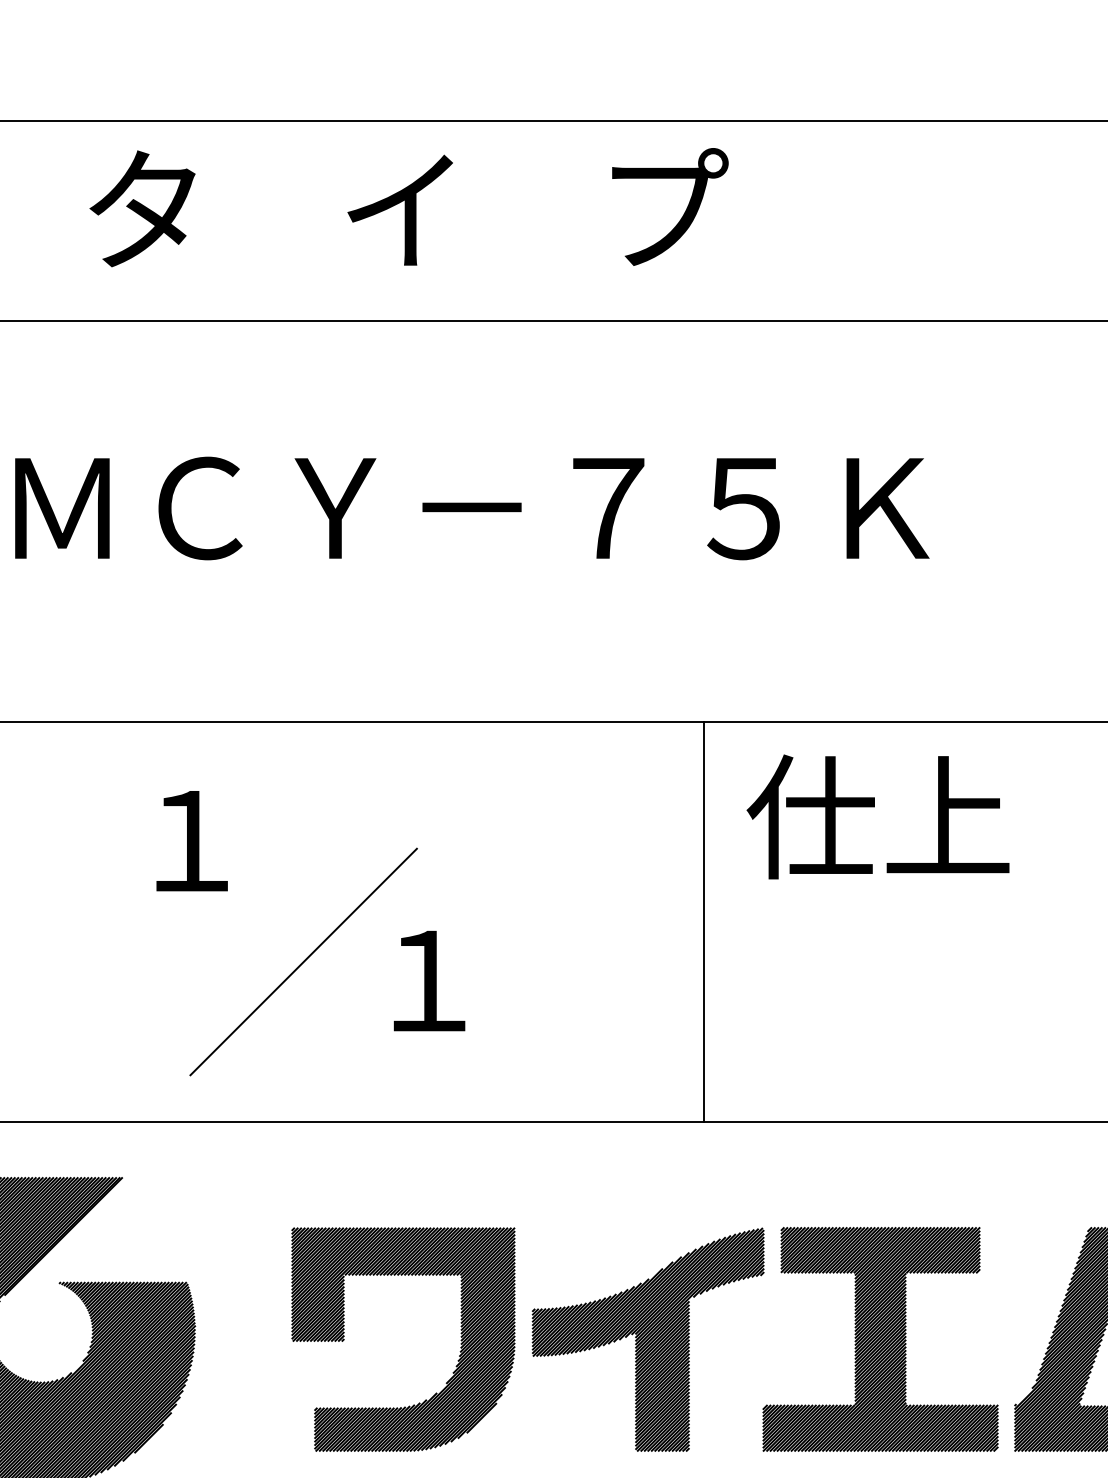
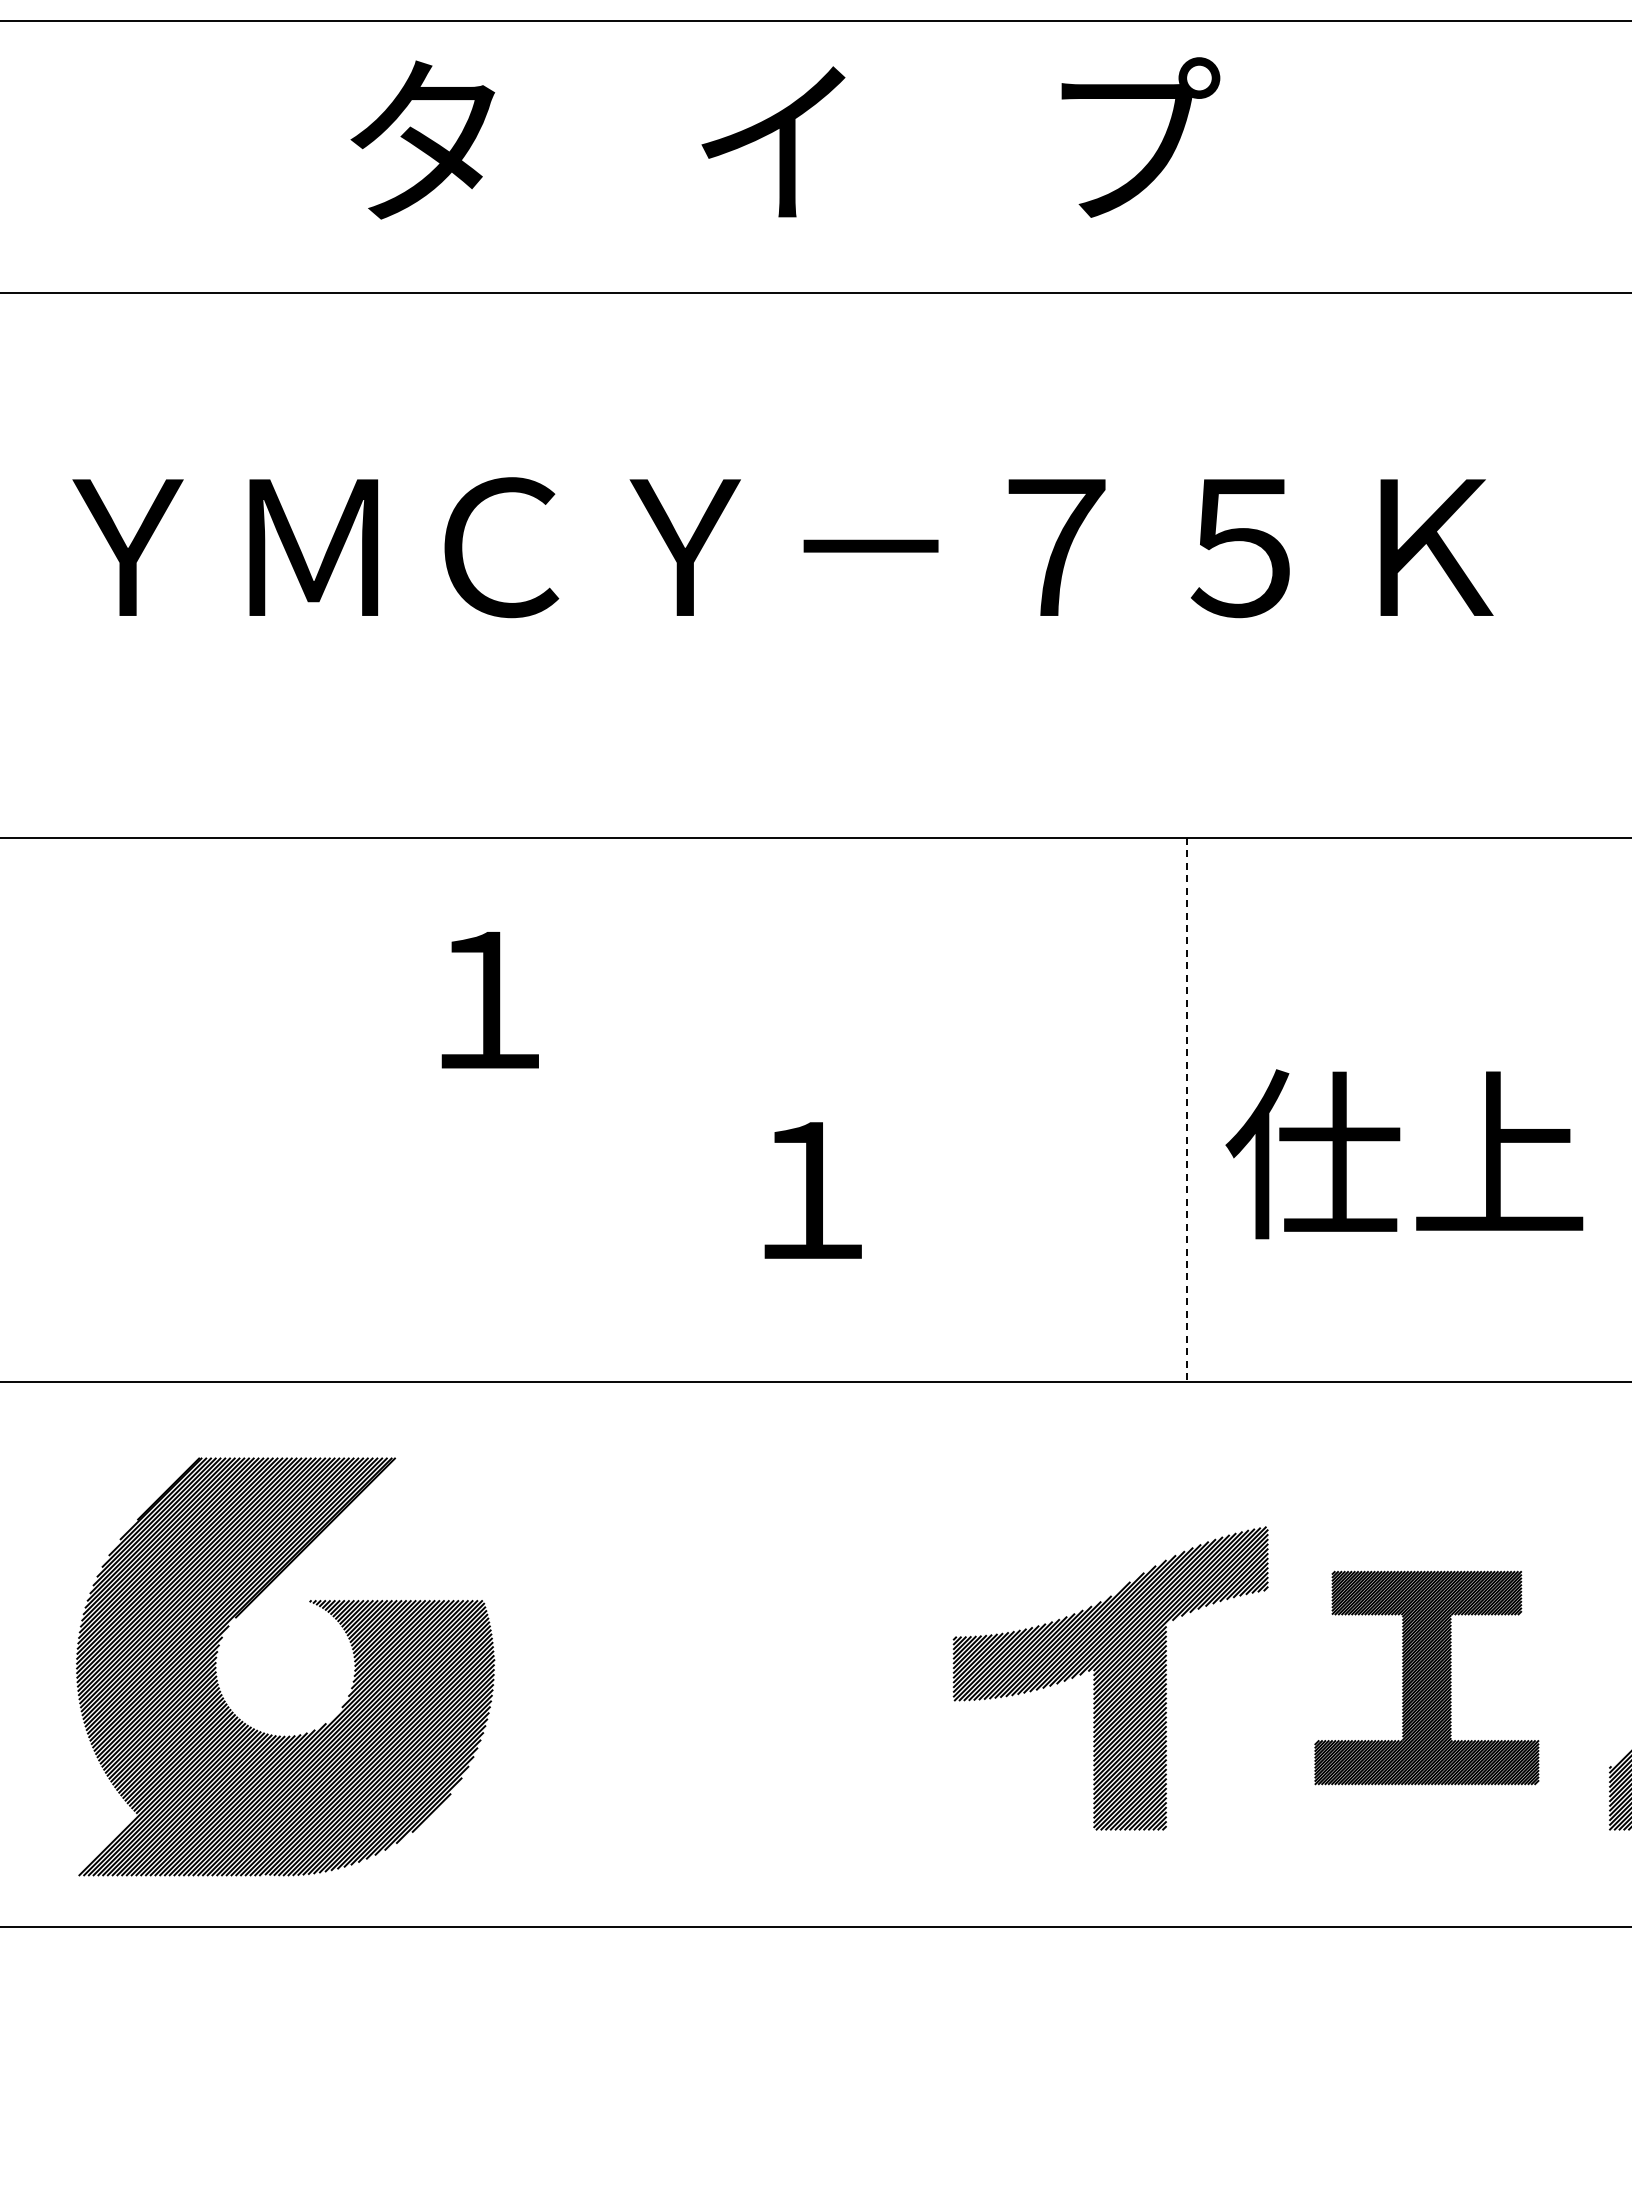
text: (878, 817) -> (1404, 1154), moved
line: (703, 922) -> (1186, 1110), solid -> dashed
line: (304, 961) -> (642, 1164), removed
part: (880, 1339) -> (1426, 1677), size x0.7
part: (459, 1351) -> (854, 1694), removed

